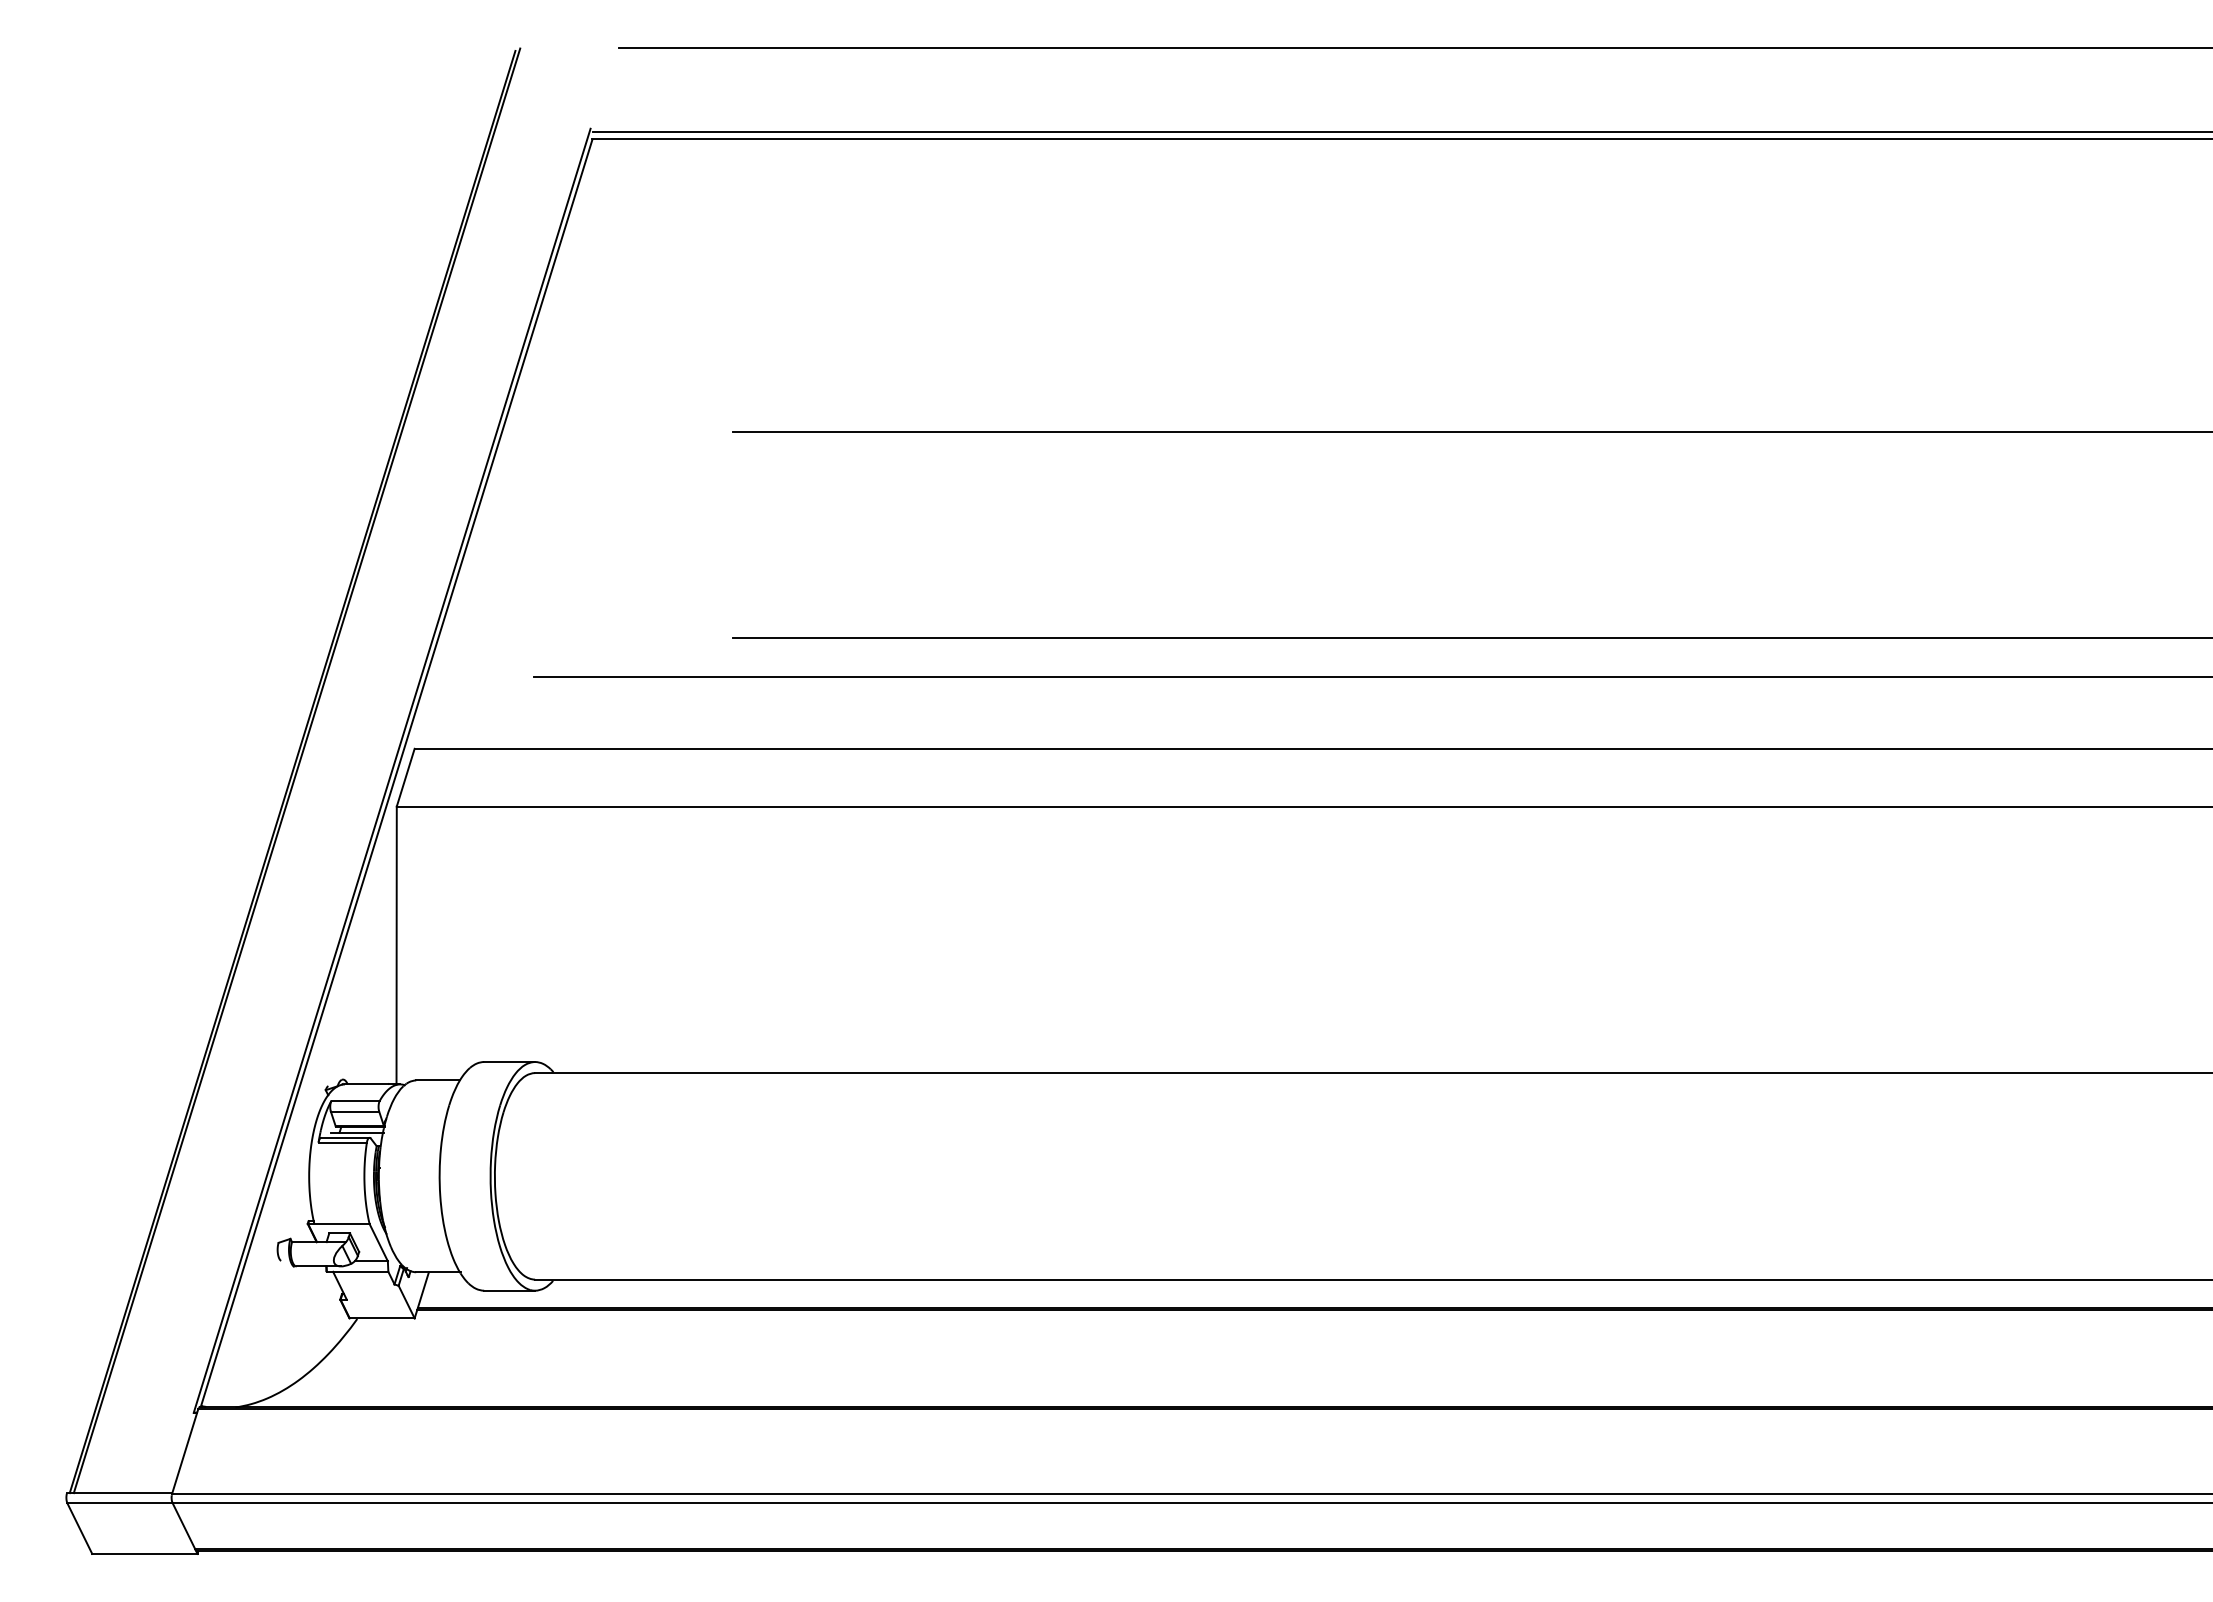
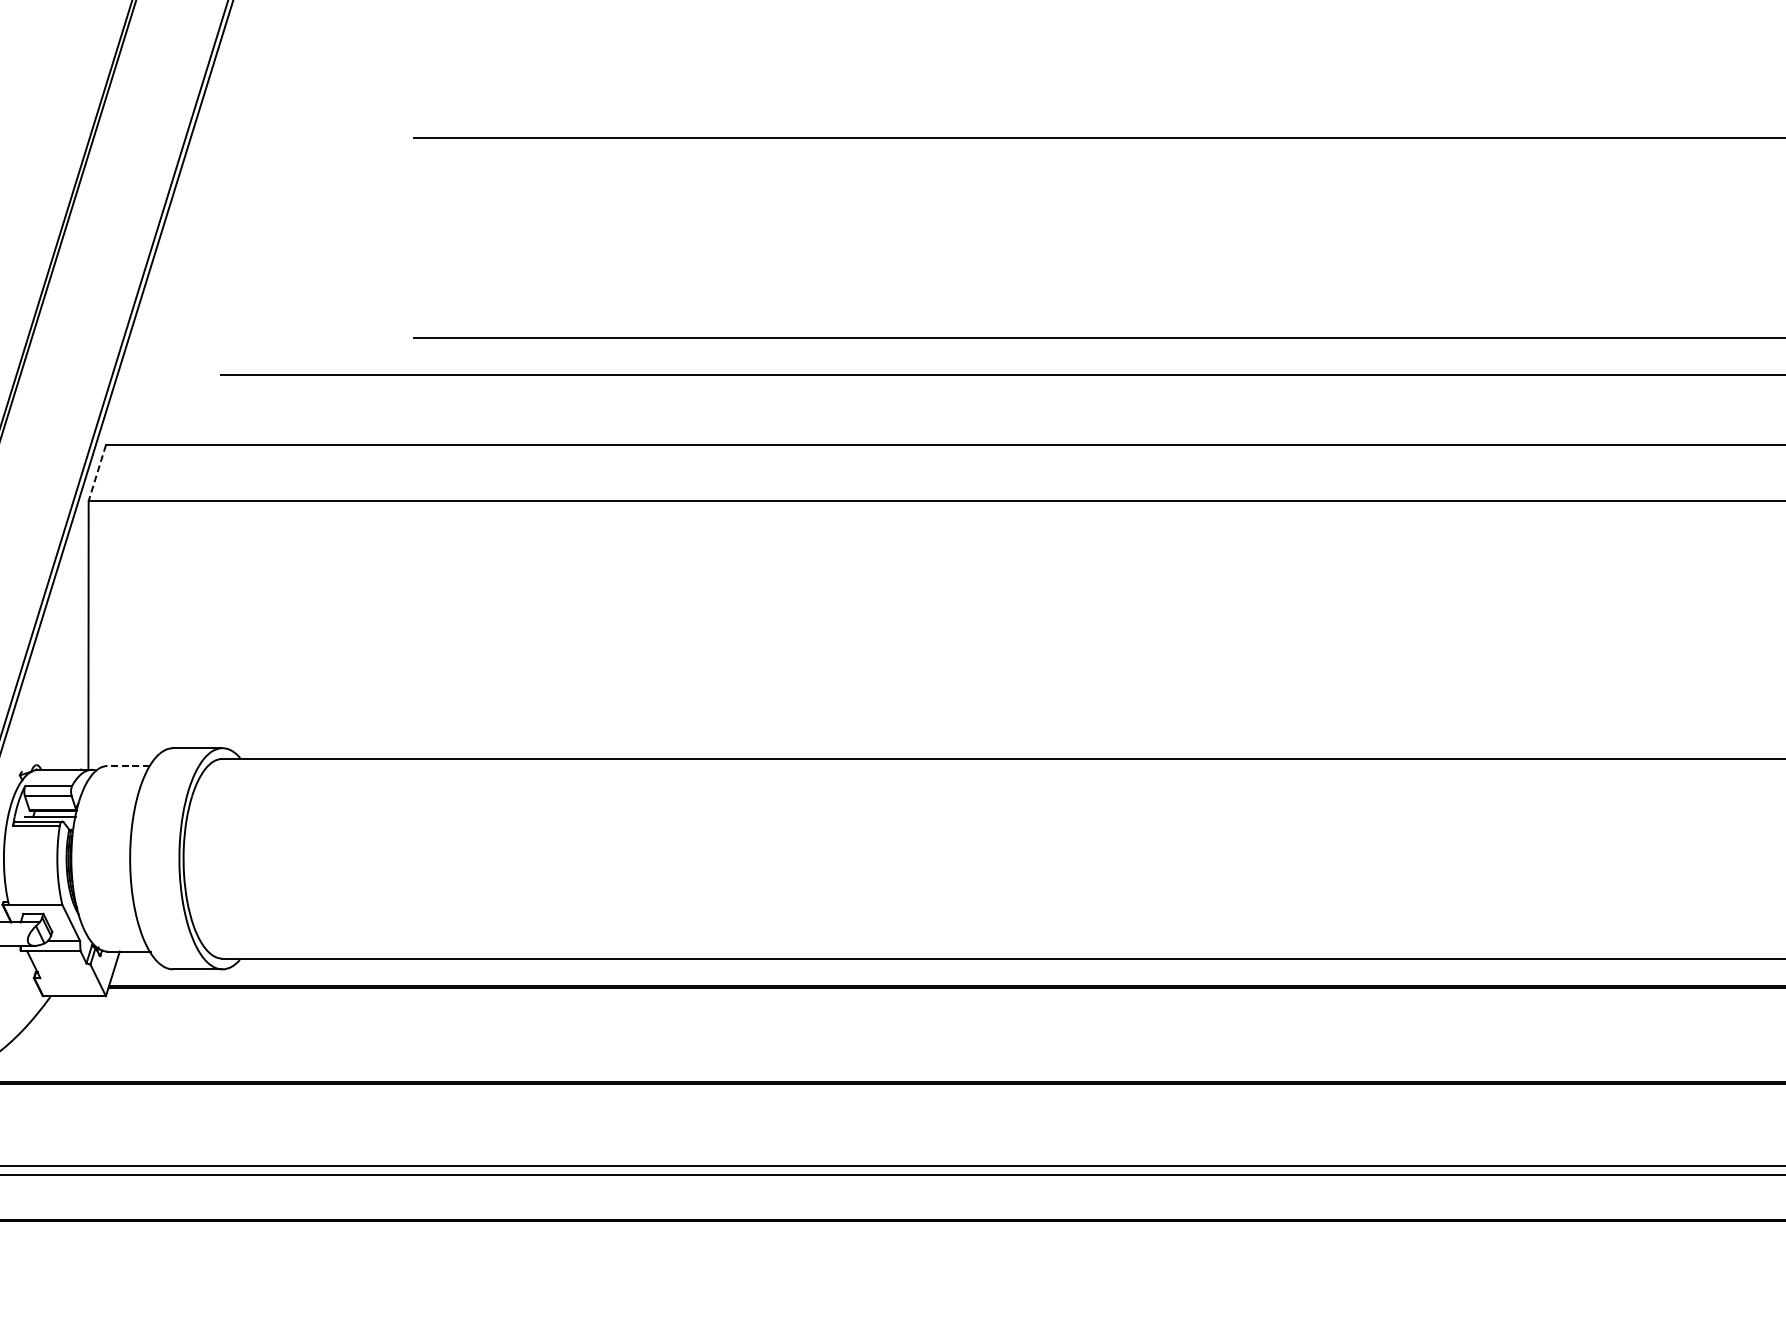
line: (405, 778) -> (97, 473), solid -> dashed
line: (438, 1080) -> (129, 766), solid -> dashed

